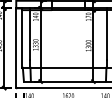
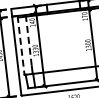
line: (29, 34) -> (28, 40), solid -> dashed
line: (21, 38) -> (20, 45), solid -> dashed

